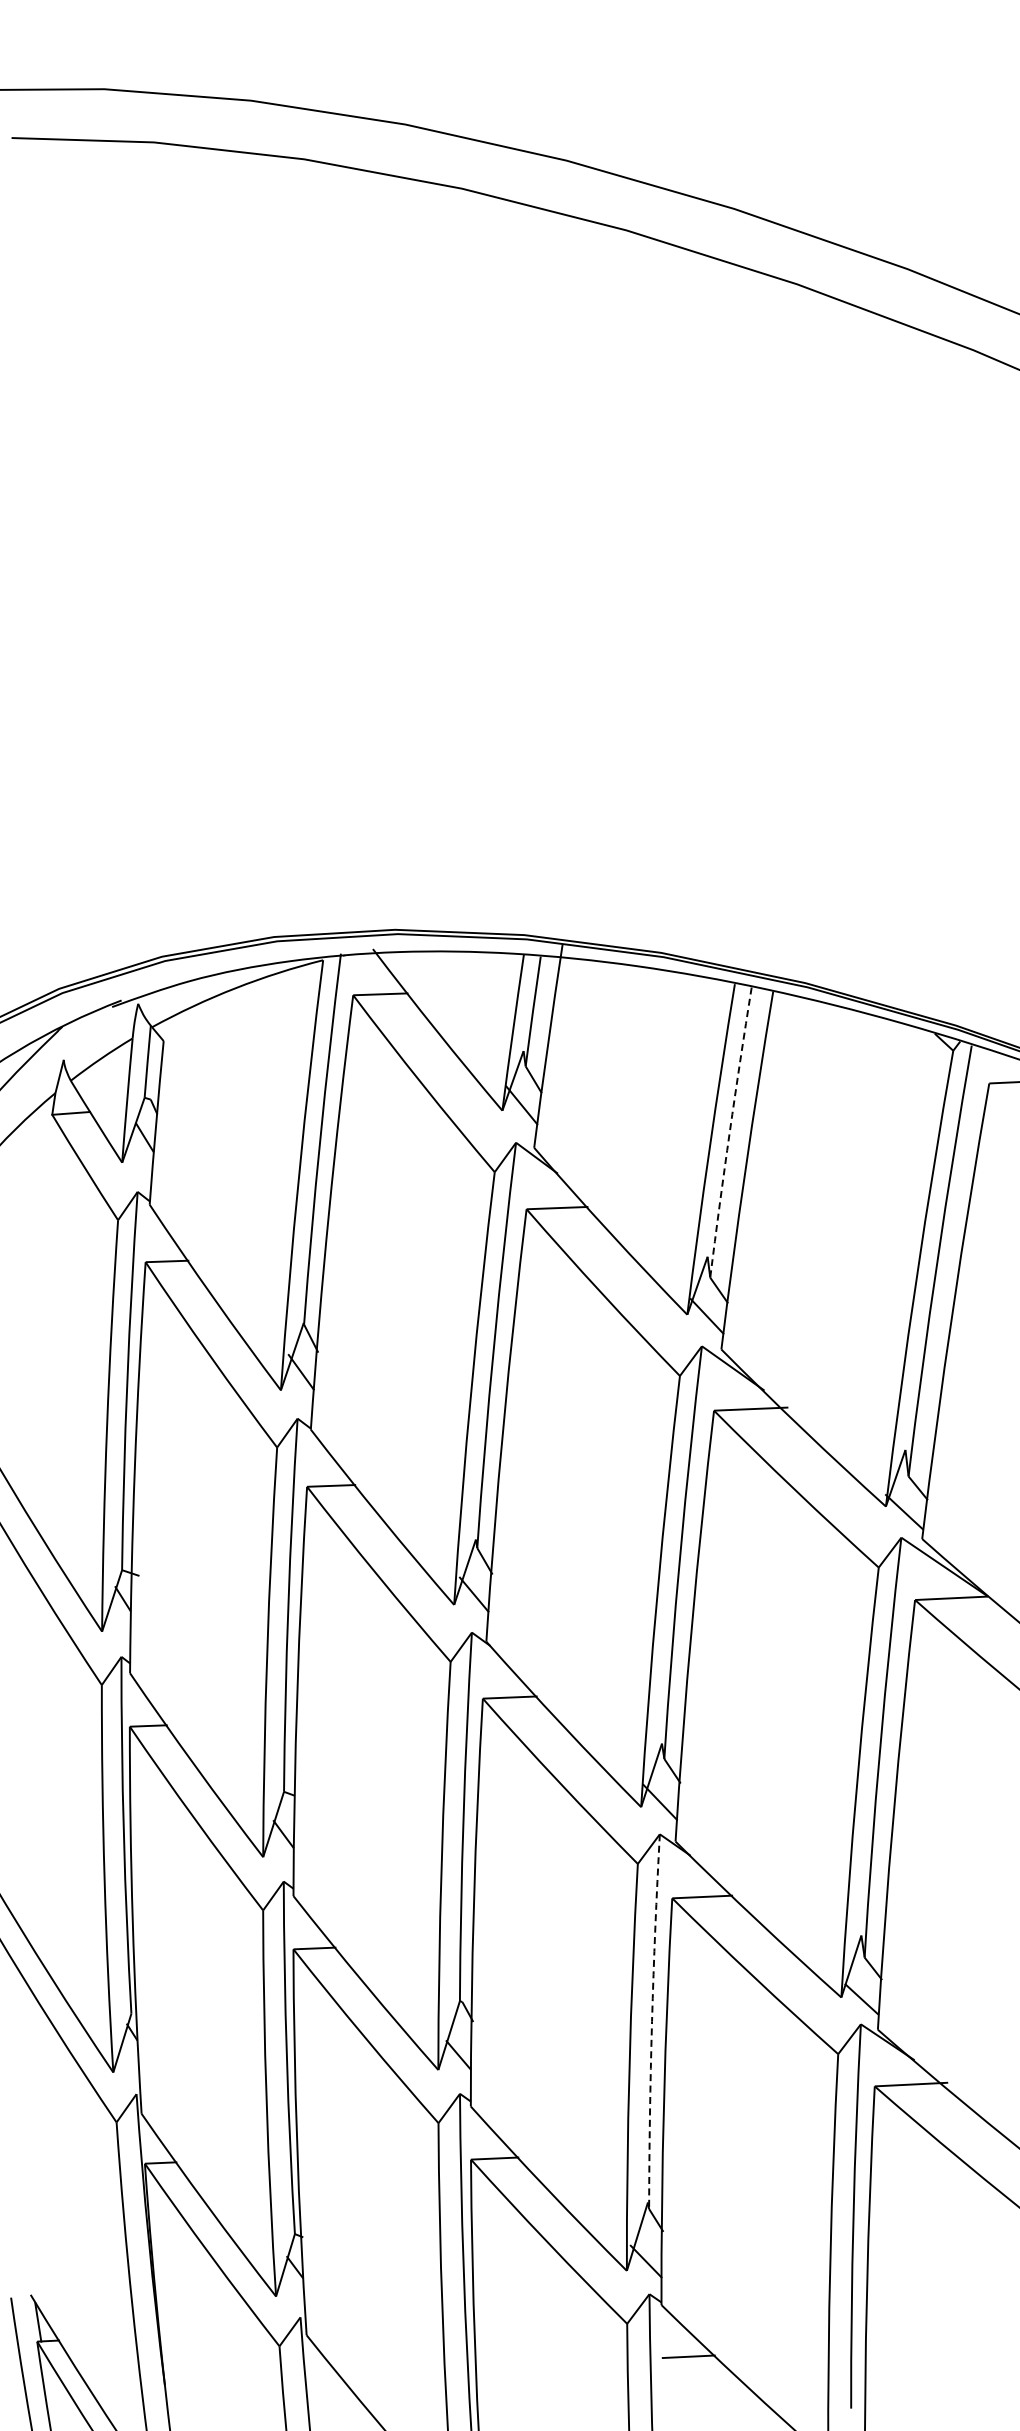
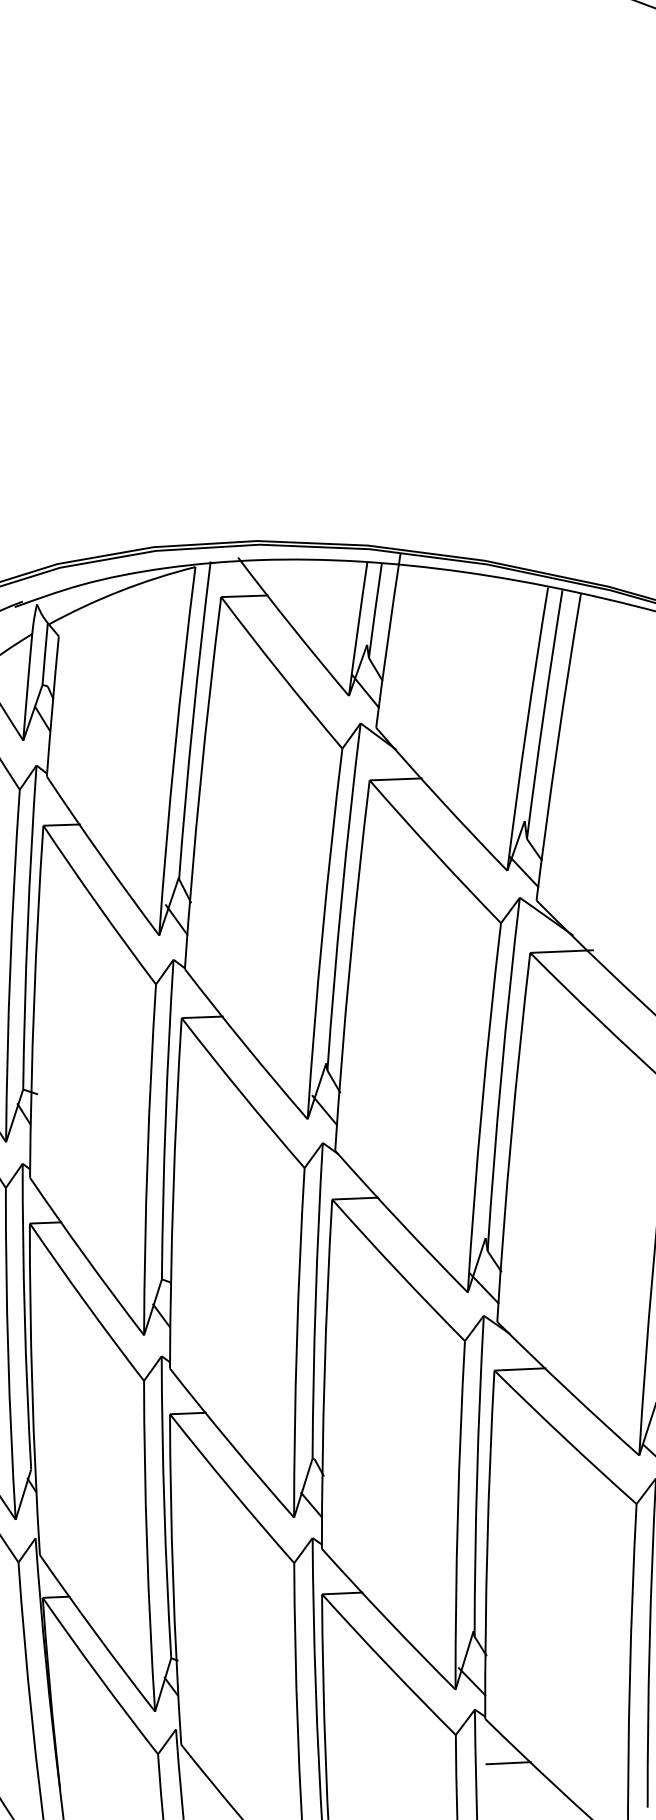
arc: (729, 1132) -> (543, 714), dashed -> solid
arc: (652, 2021) -> (477, 1476), dashed -> solid

